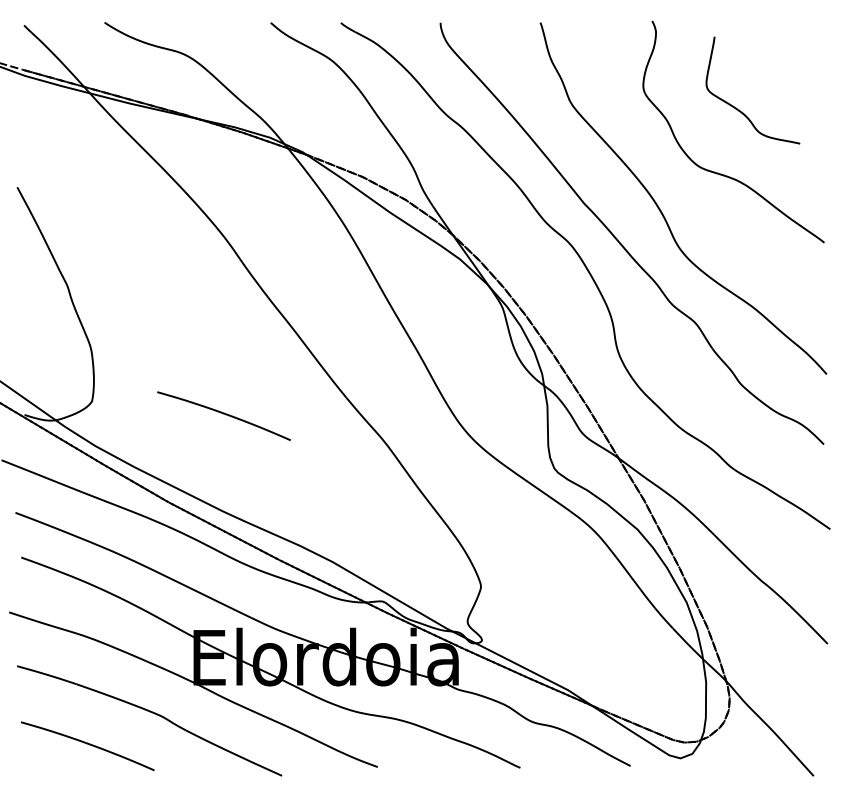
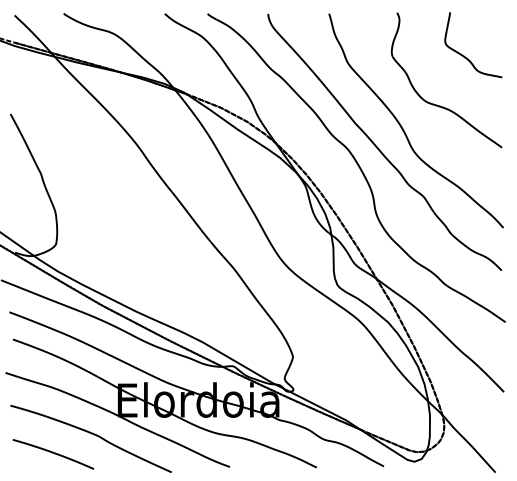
curve: (738, 107) -> (464, 55), moved
curve: (224, 414) -> (136, 252), removed

